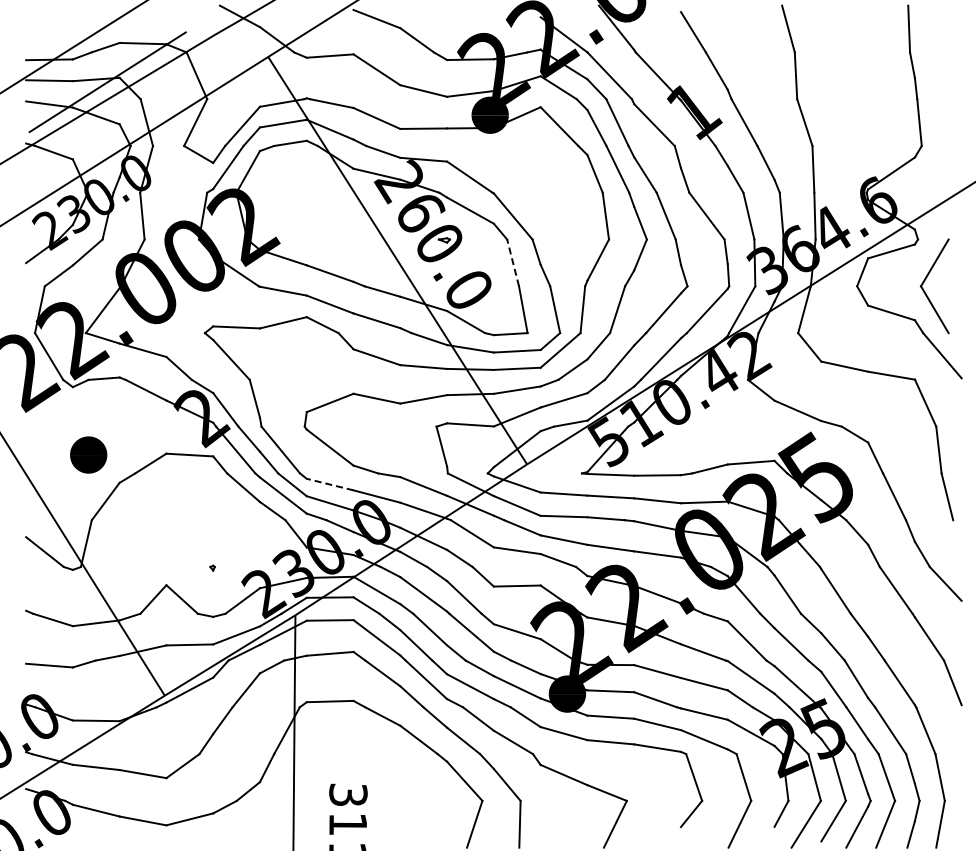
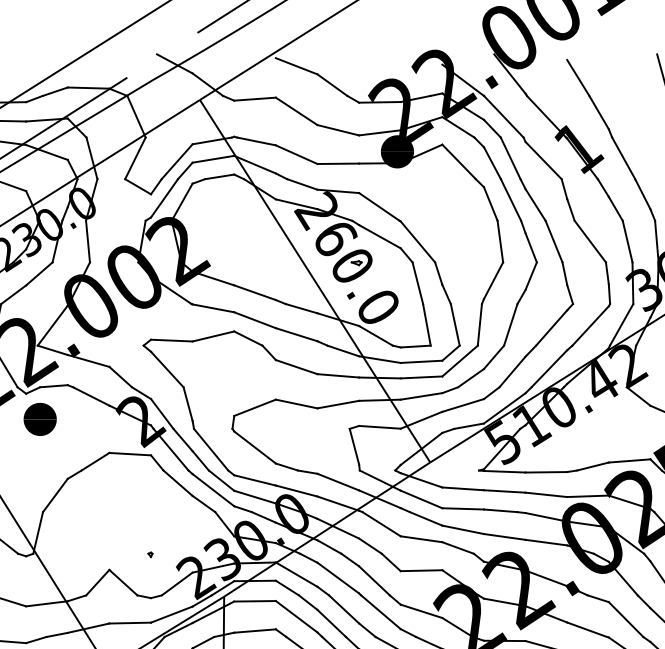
line: (512, 262) -> (417, 282), dashed -> solid
text: (88, 454) -> (40, 418), moved
line: (329, 484) -> (254, 480), dashed -> solid

